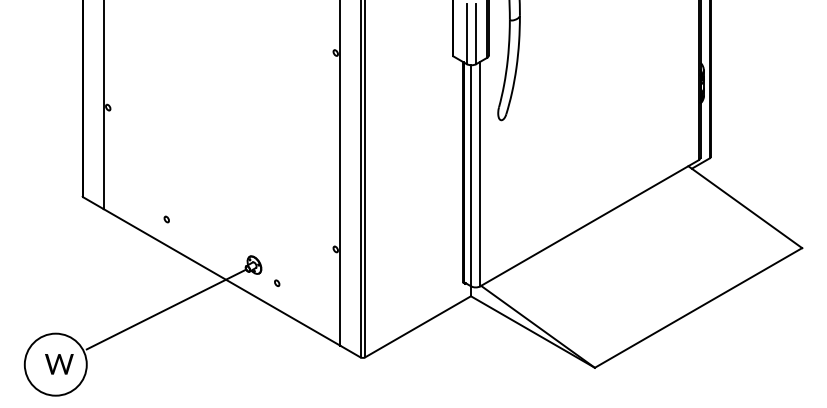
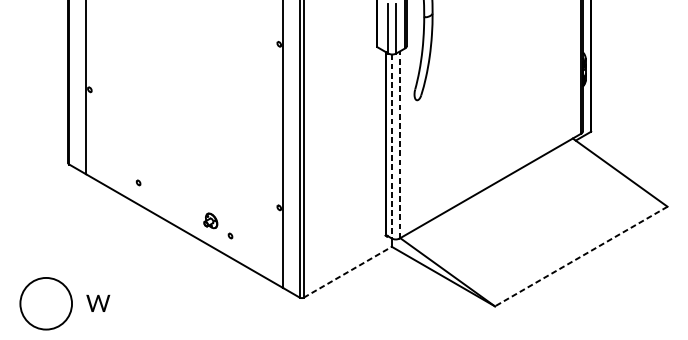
line: (480, 173) -> (399, 144), solid -> dashed
line: (471, 175) -> (392, 146), solid -> dashed
line: (698, 307) -> (581, 256), solid -> dashed
line: (166, 309) -> (138, 257), removed
line: (418, 326) -> (348, 271), solid -> dashed
text: (59, 364) -> (98, 303), moved

